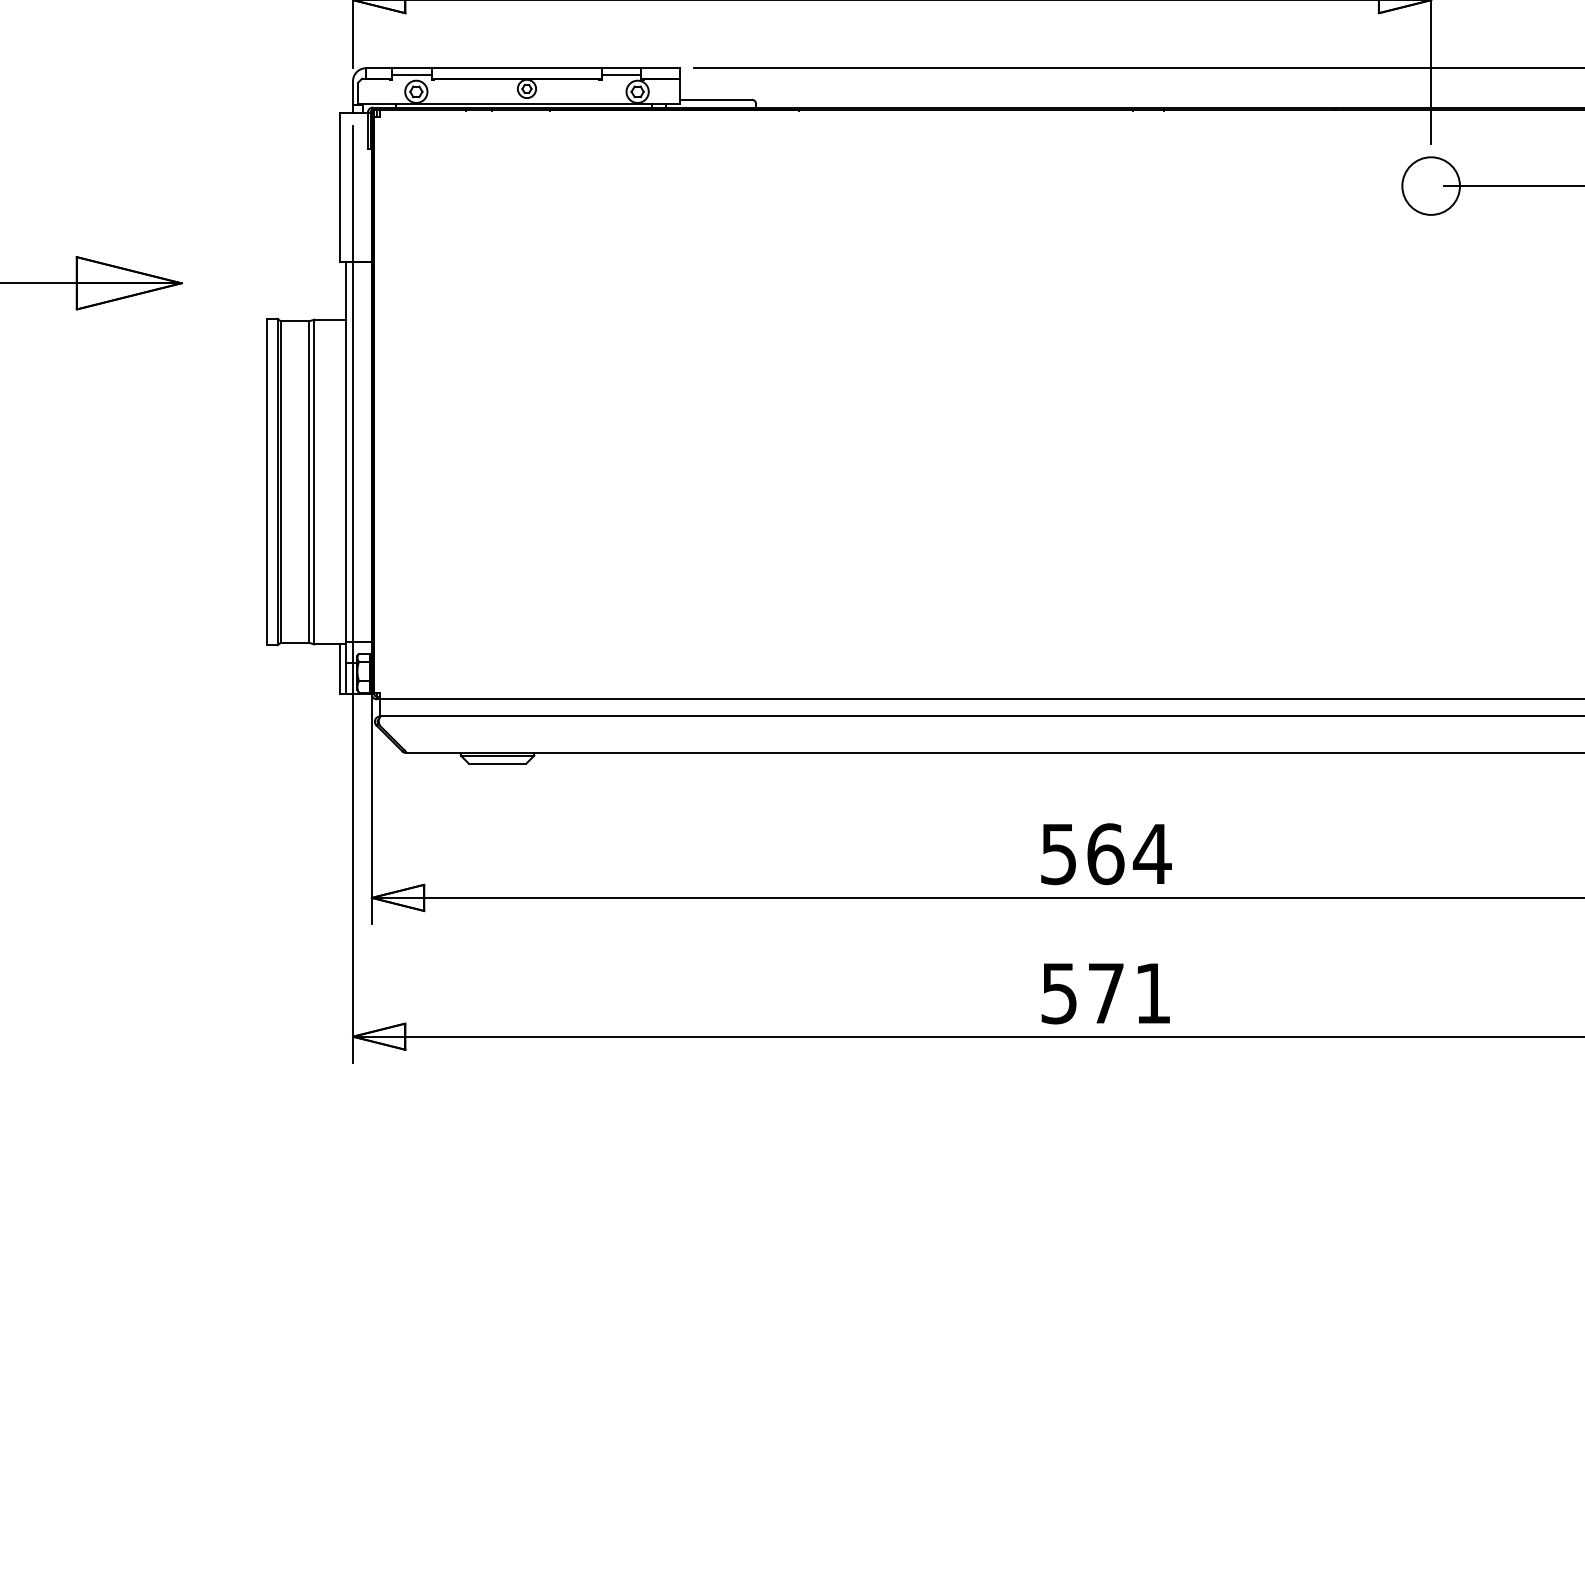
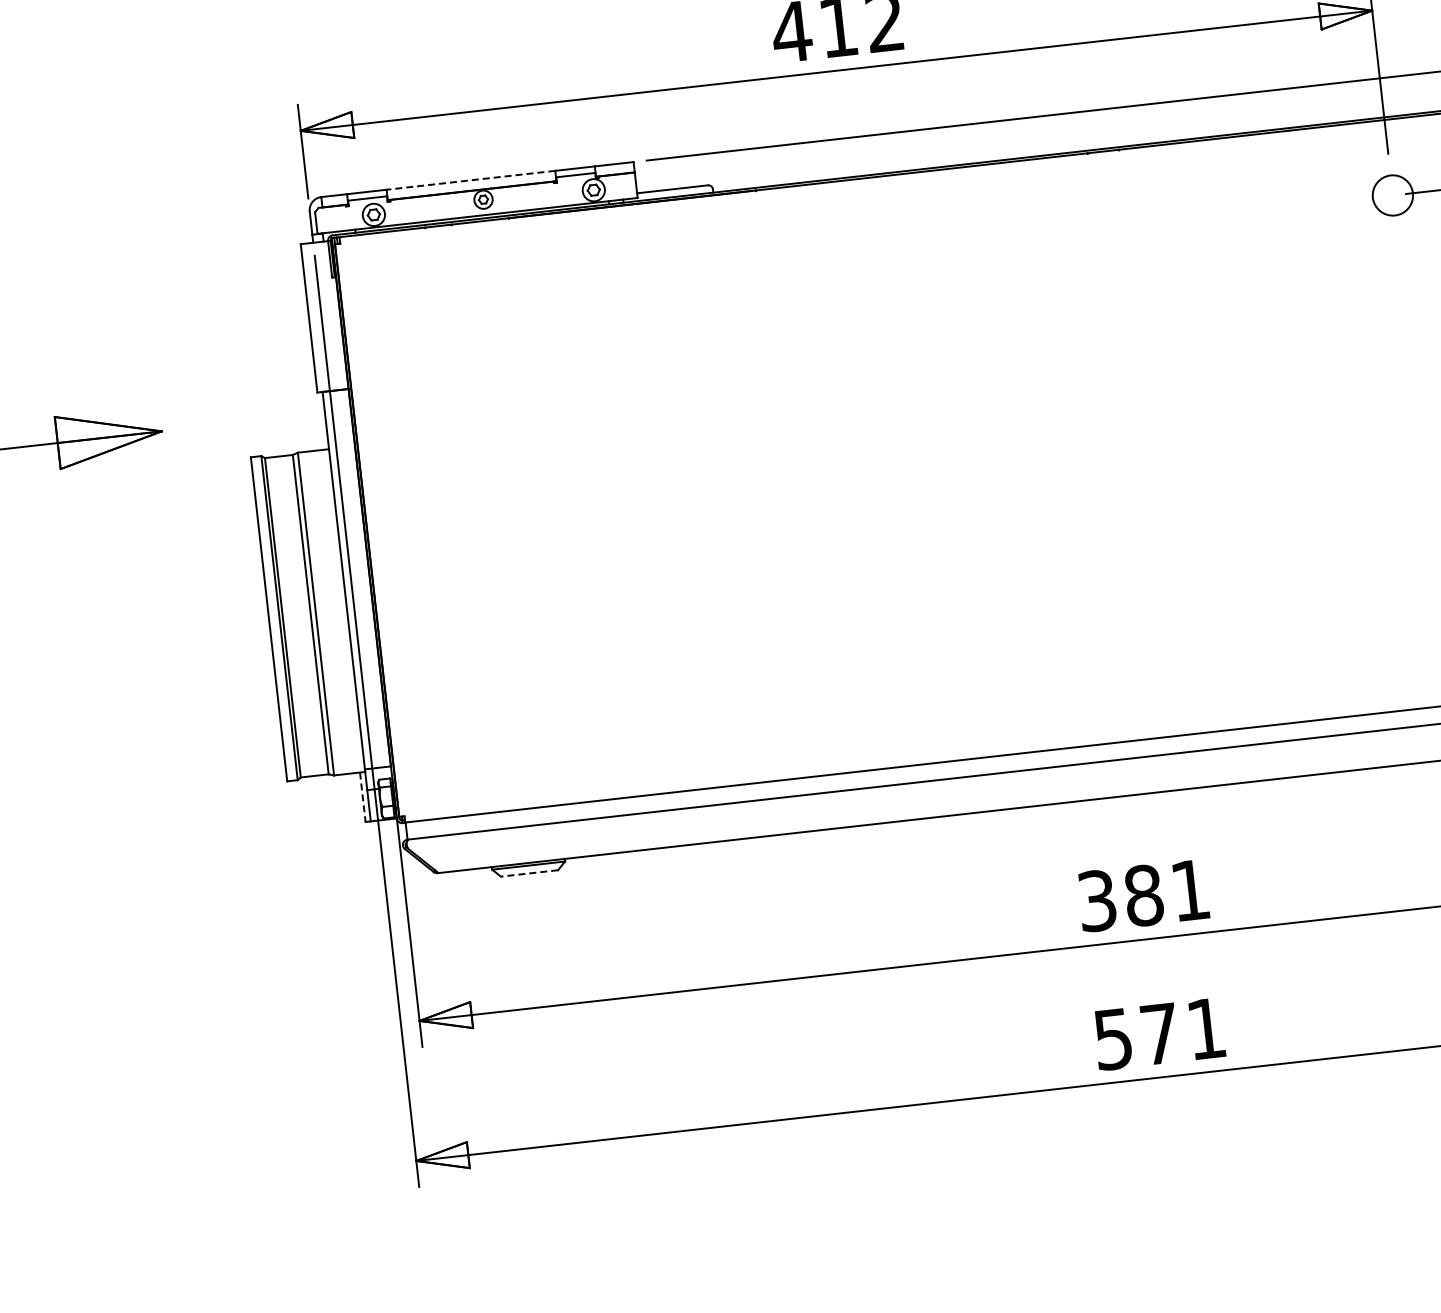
line: (516, 68) -> (470, 180), solid -> dashed
circle: (1430, 185) -> (1392, 194), size x0.7
line: (340, 669) -> (362, 797), solid -> dashed
line: (497, 763) -> (529, 873), solid -> dashed
text: (1106, 853) -> (1144, 894), 564 -> 381

